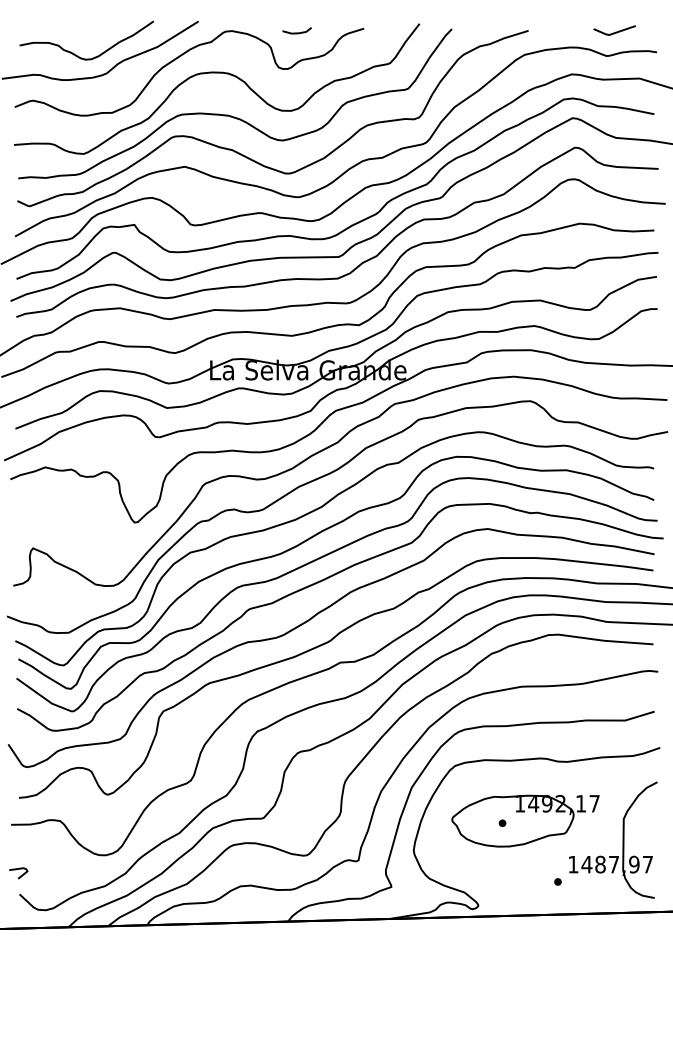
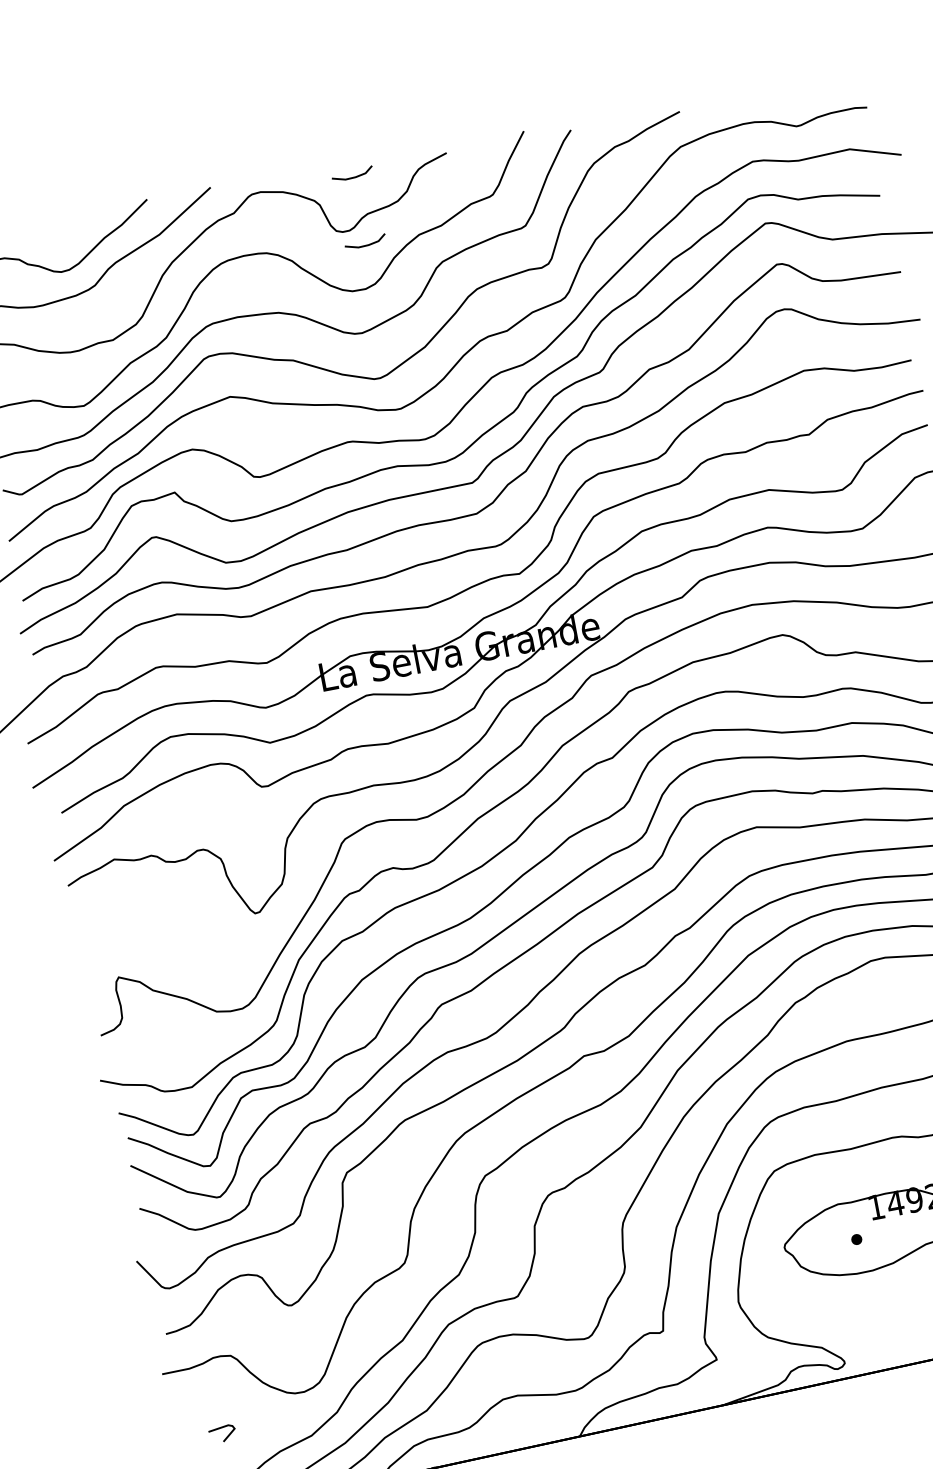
line: (615, 31) -> (802, 89), removed
line: (296, 80) -> (364, 244), added
line: (20, 875) -> (225, 1436), moved

